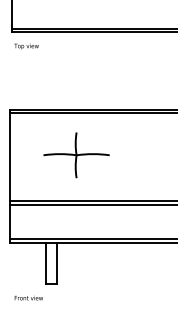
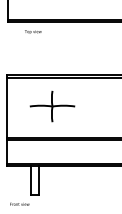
text: (26, 45) -> (33, 31), moved

